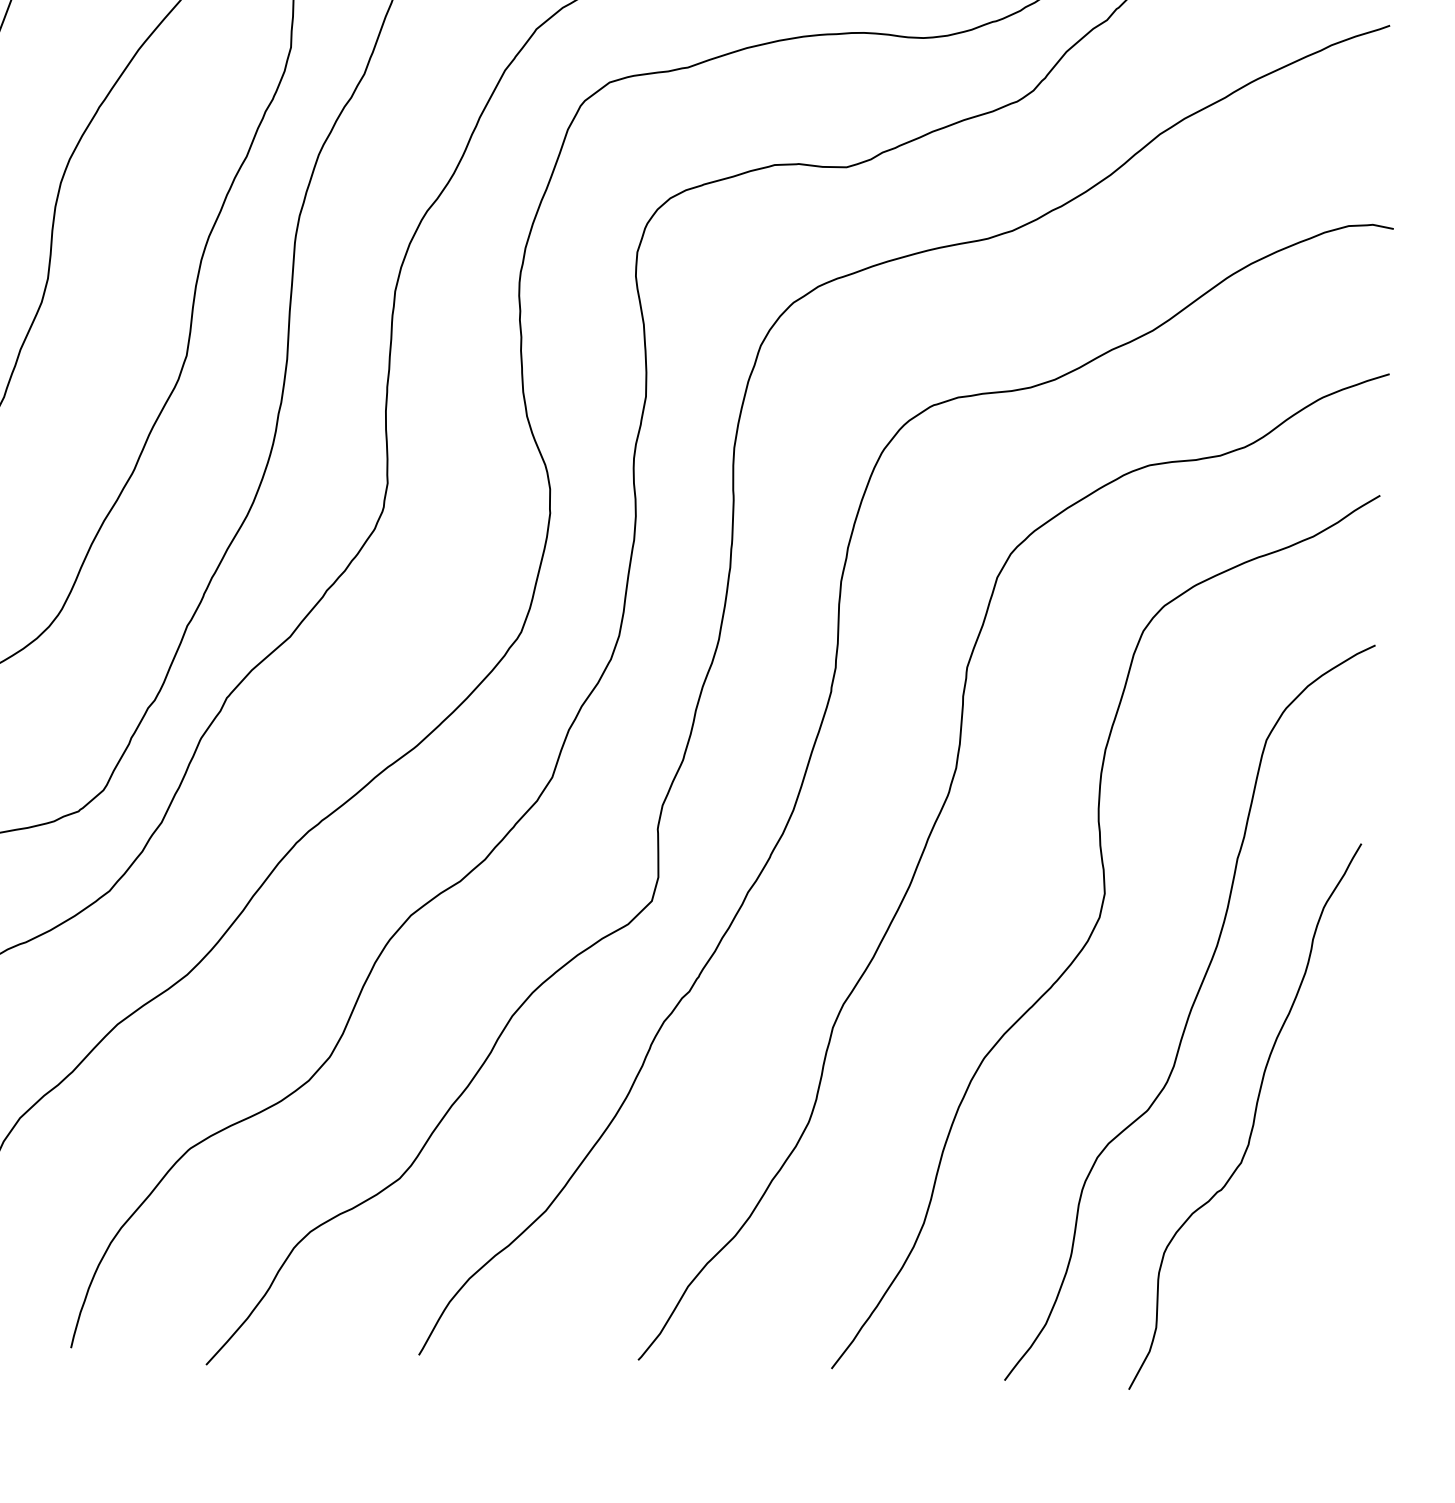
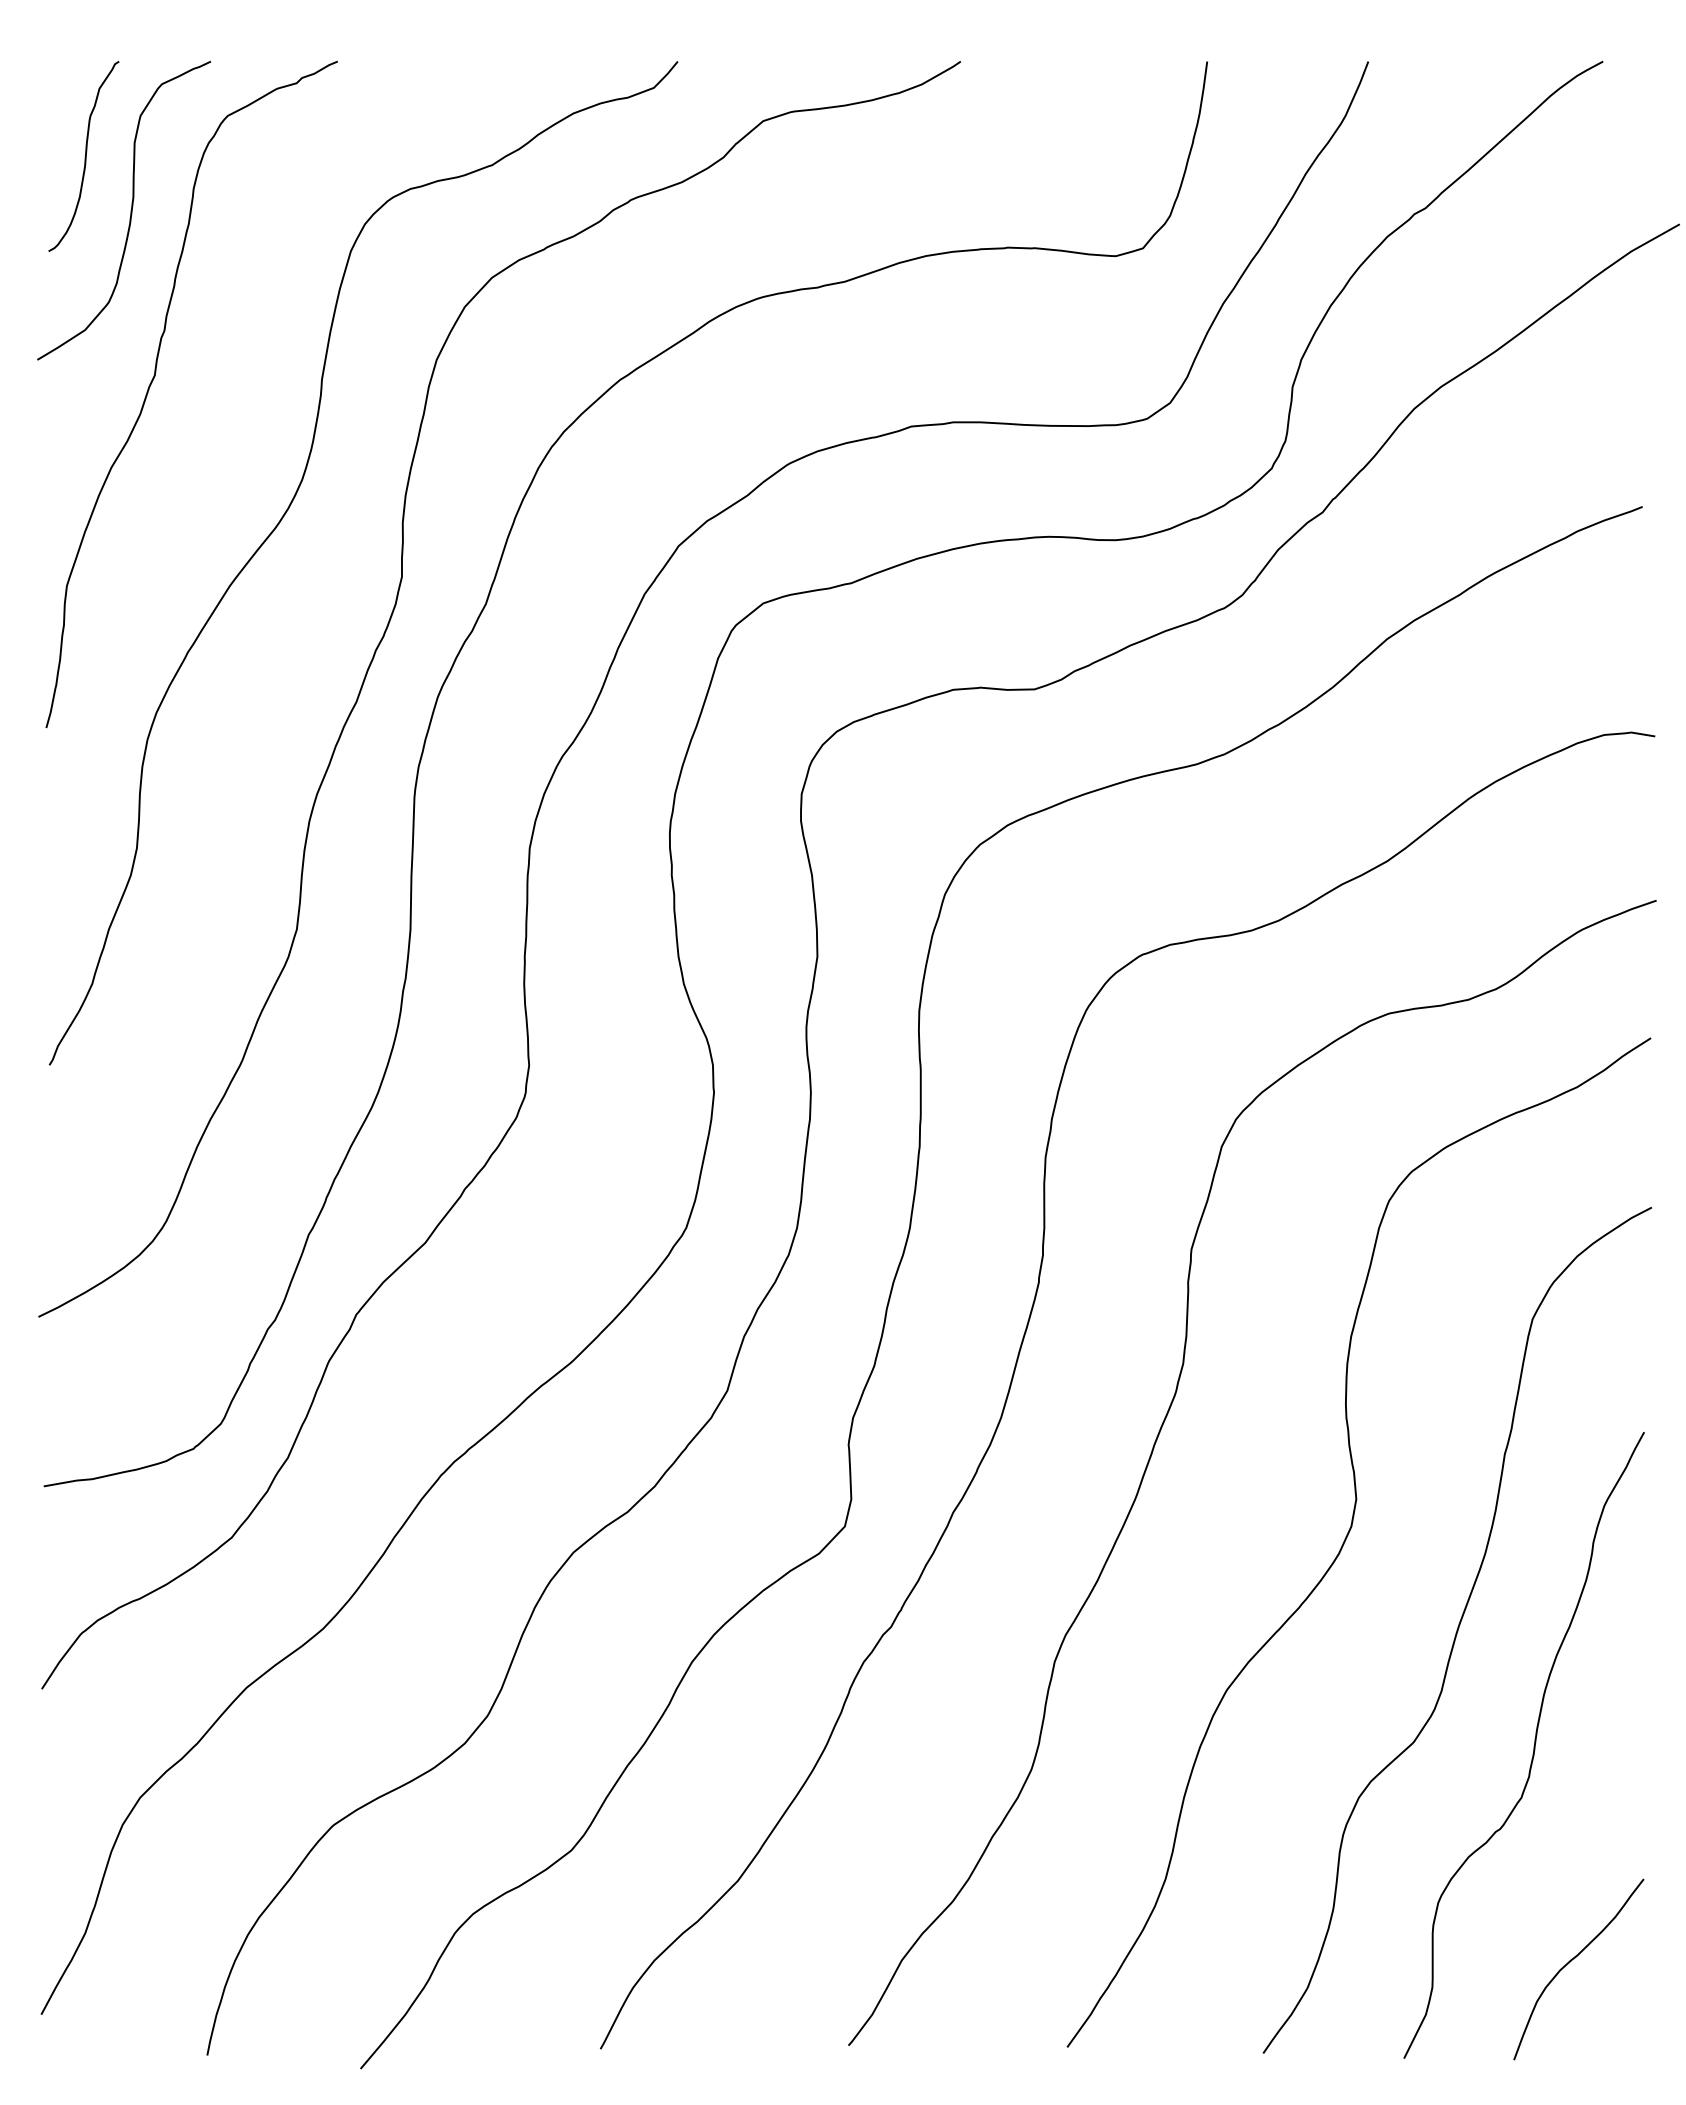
curve: (1280, 1309) -> (1571, 1961), added

